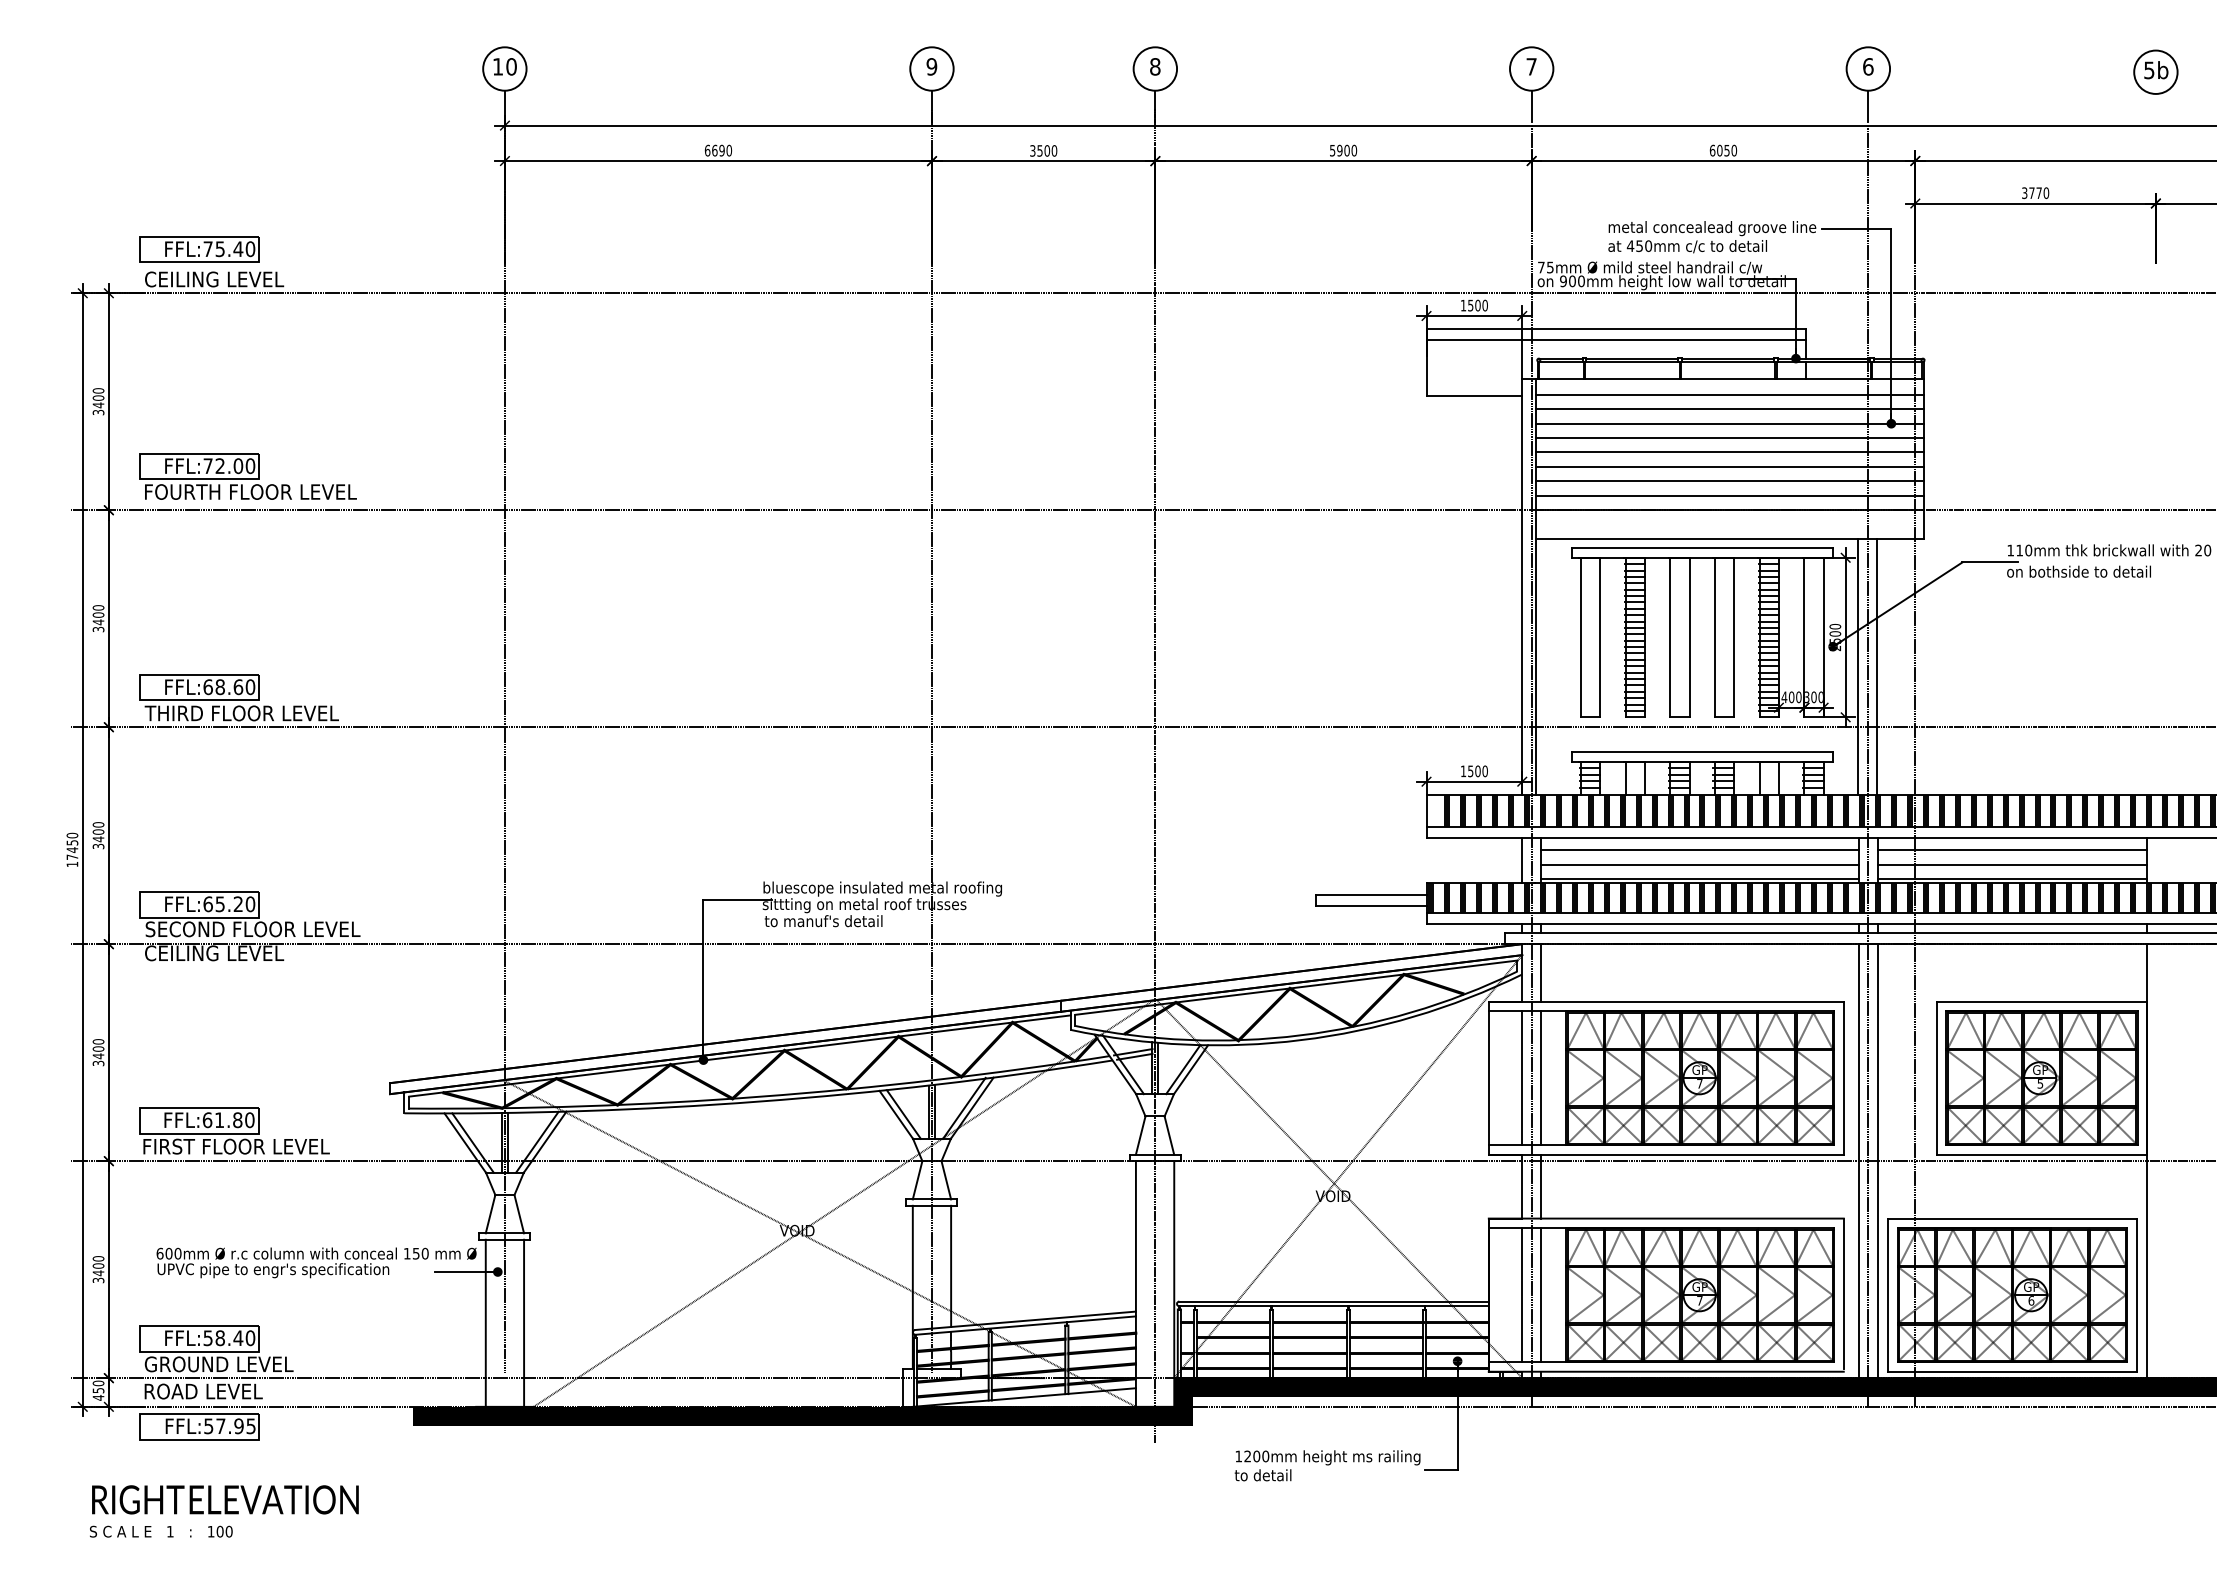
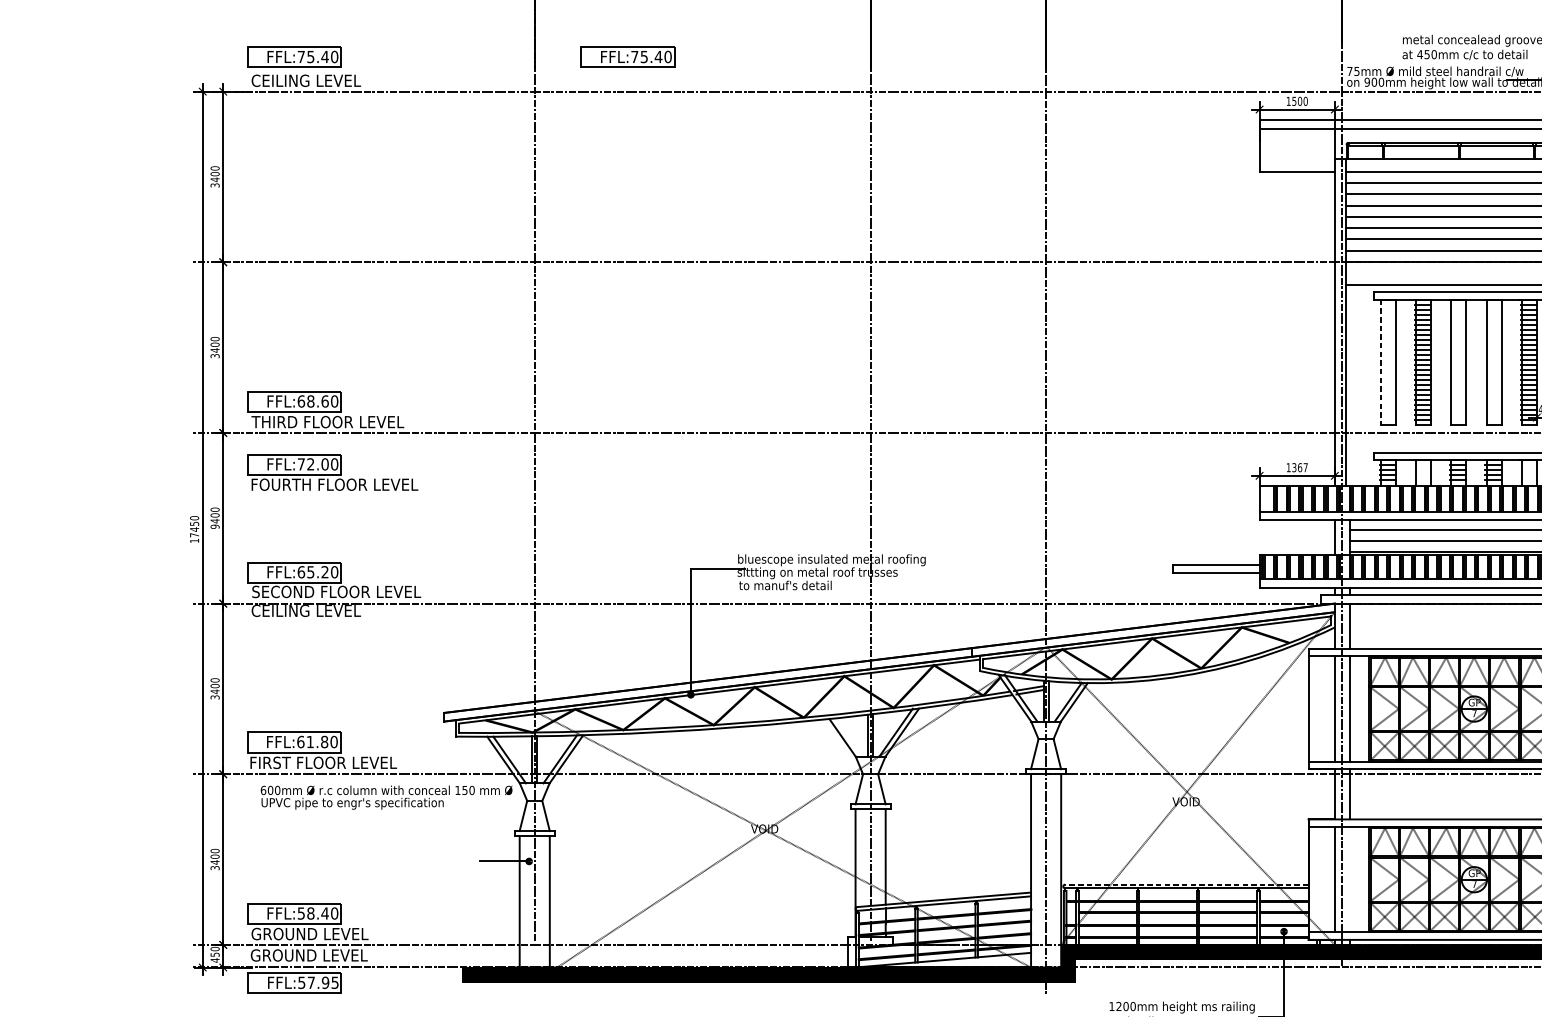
part: (623, 249) -> (628, 57), added
part: (247, 476) -> (332, 472), moved
line: (1581, 637) -> (1381, 362), solid -> dashed
text: (1477, 771) -> (1299, 467), 1500 -> 1367
text: (98, 846) -> (215, 526), 3400 -> 9400
line: (903, 1114) -> (848, 737), removed
text: (316, 1262) -> (386, 797), moved
line: (1541, 1295) -> (1350, 879), removed
line: (1334, 1301) -> (1187, 884), solid -> dashed
text: (218, 1391) -> (309, 955), ROAD LEVEL -> GROUND LEVEL

